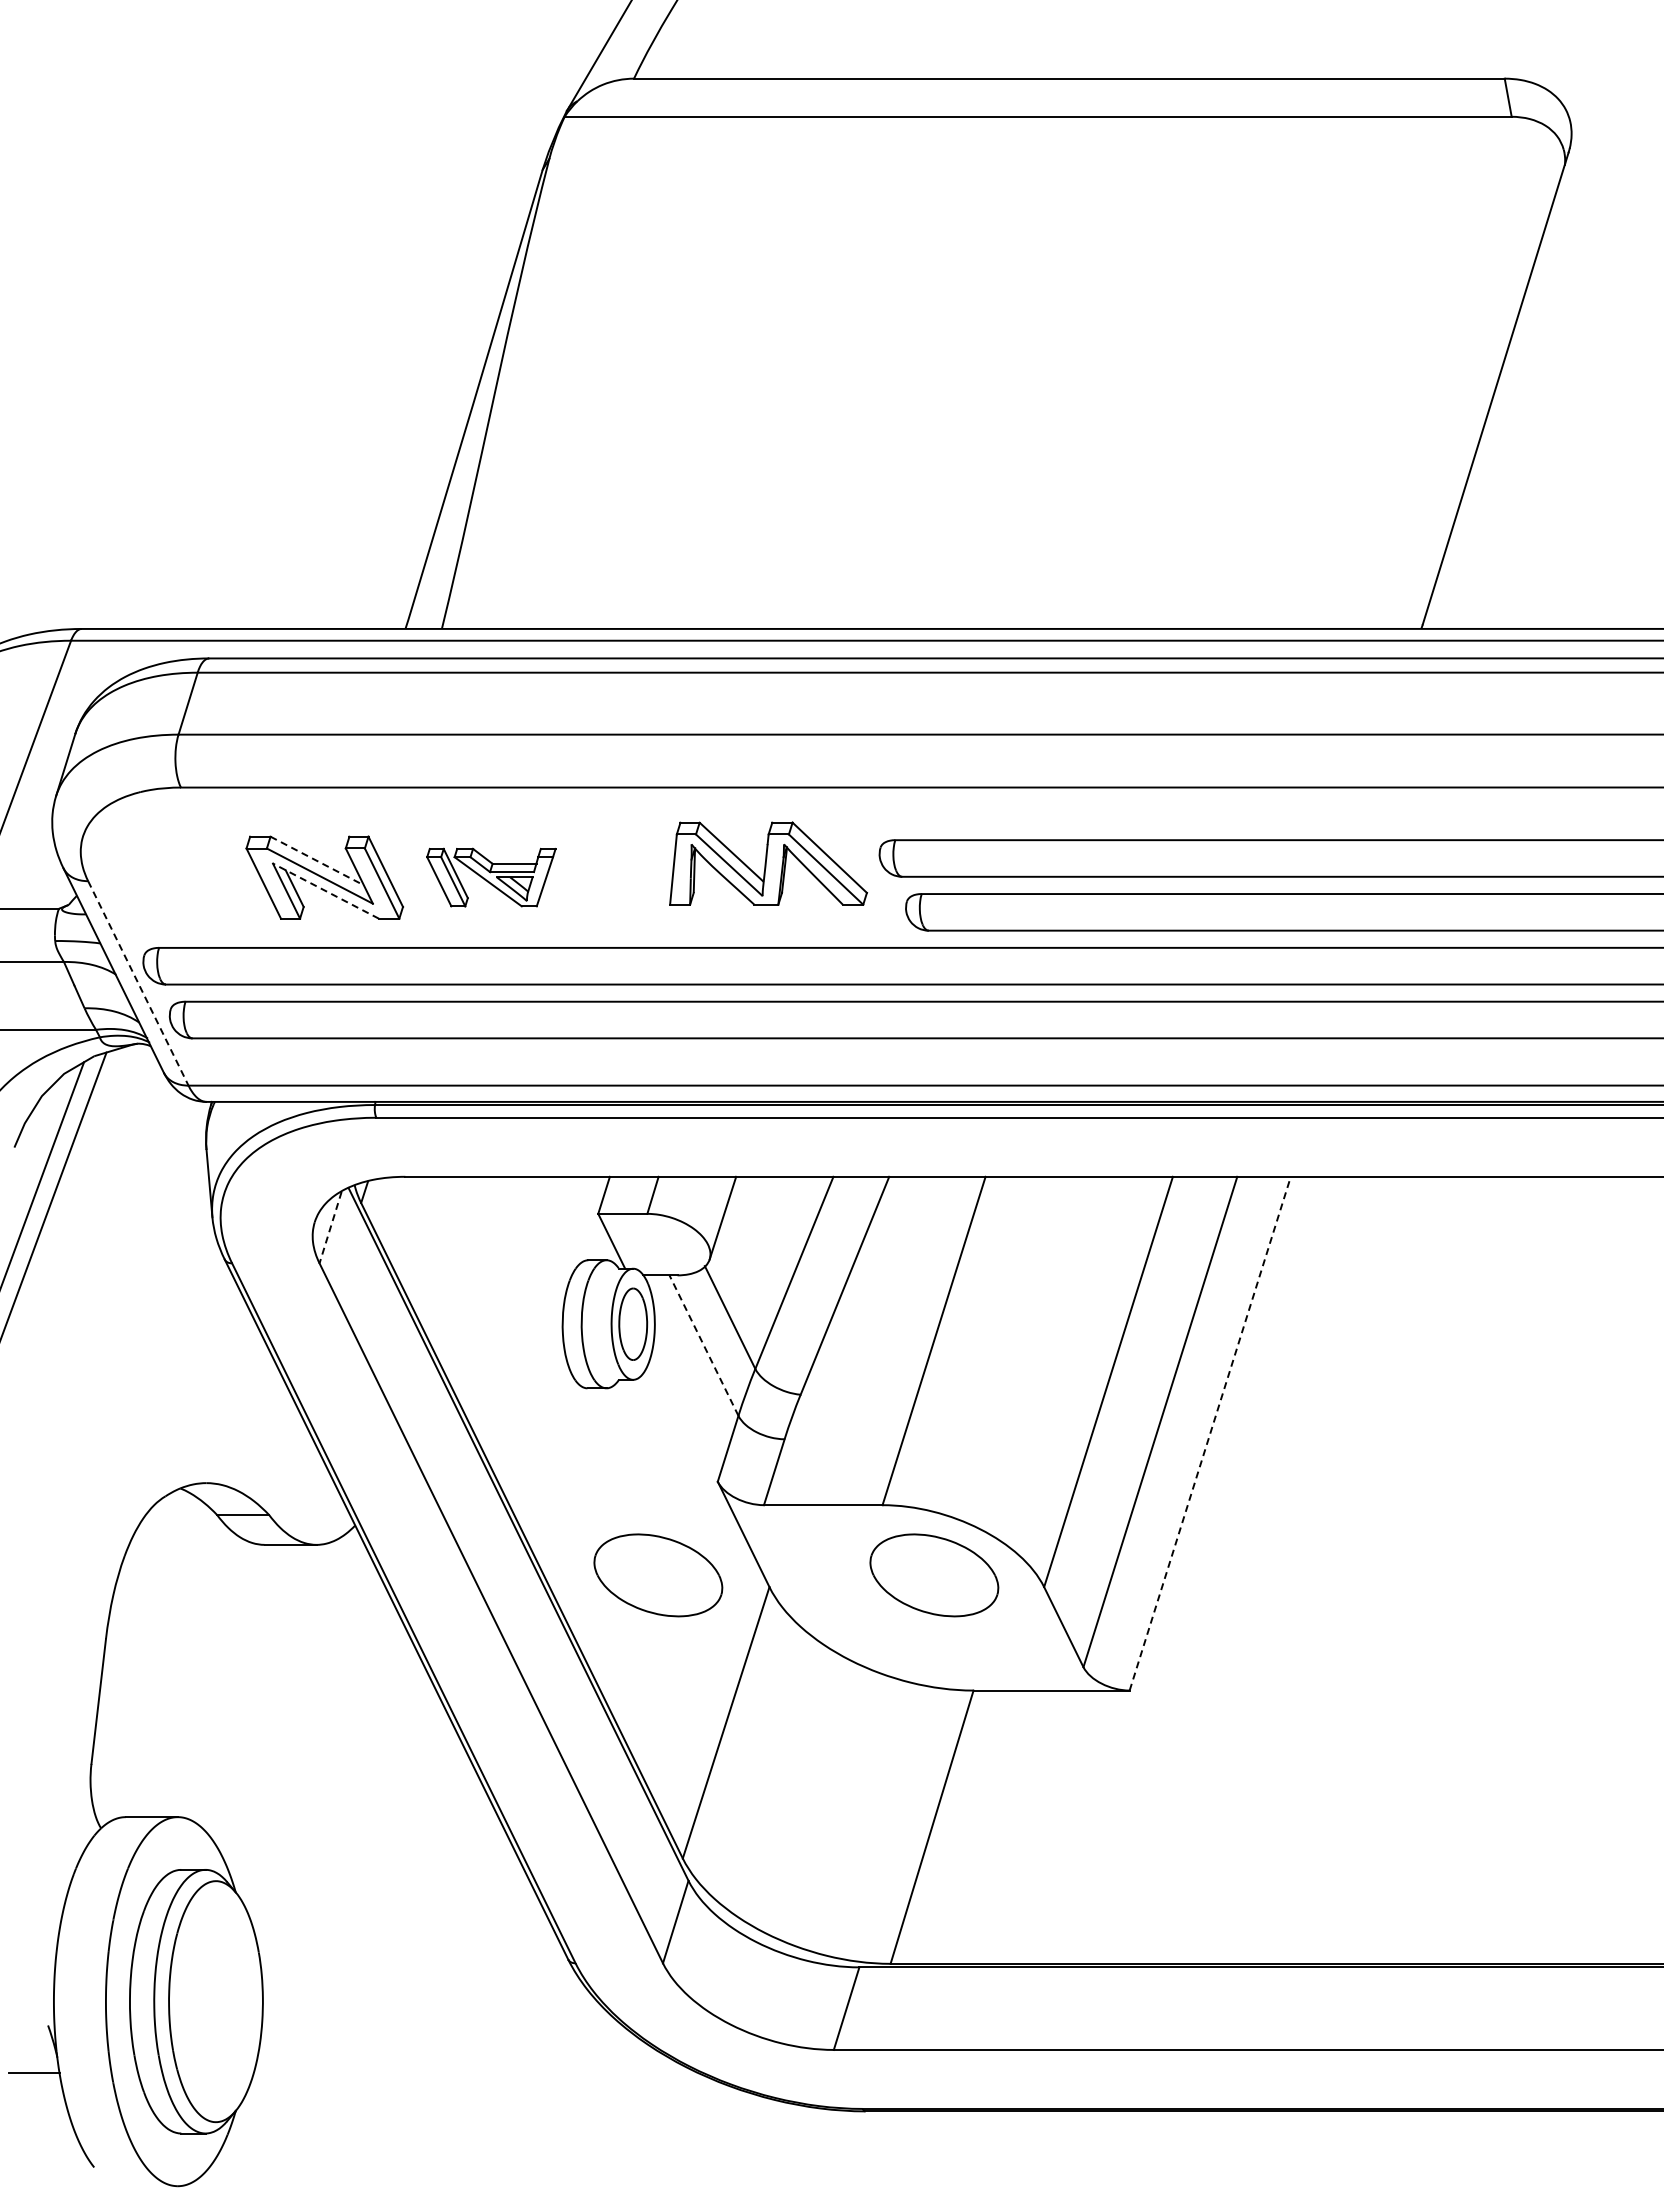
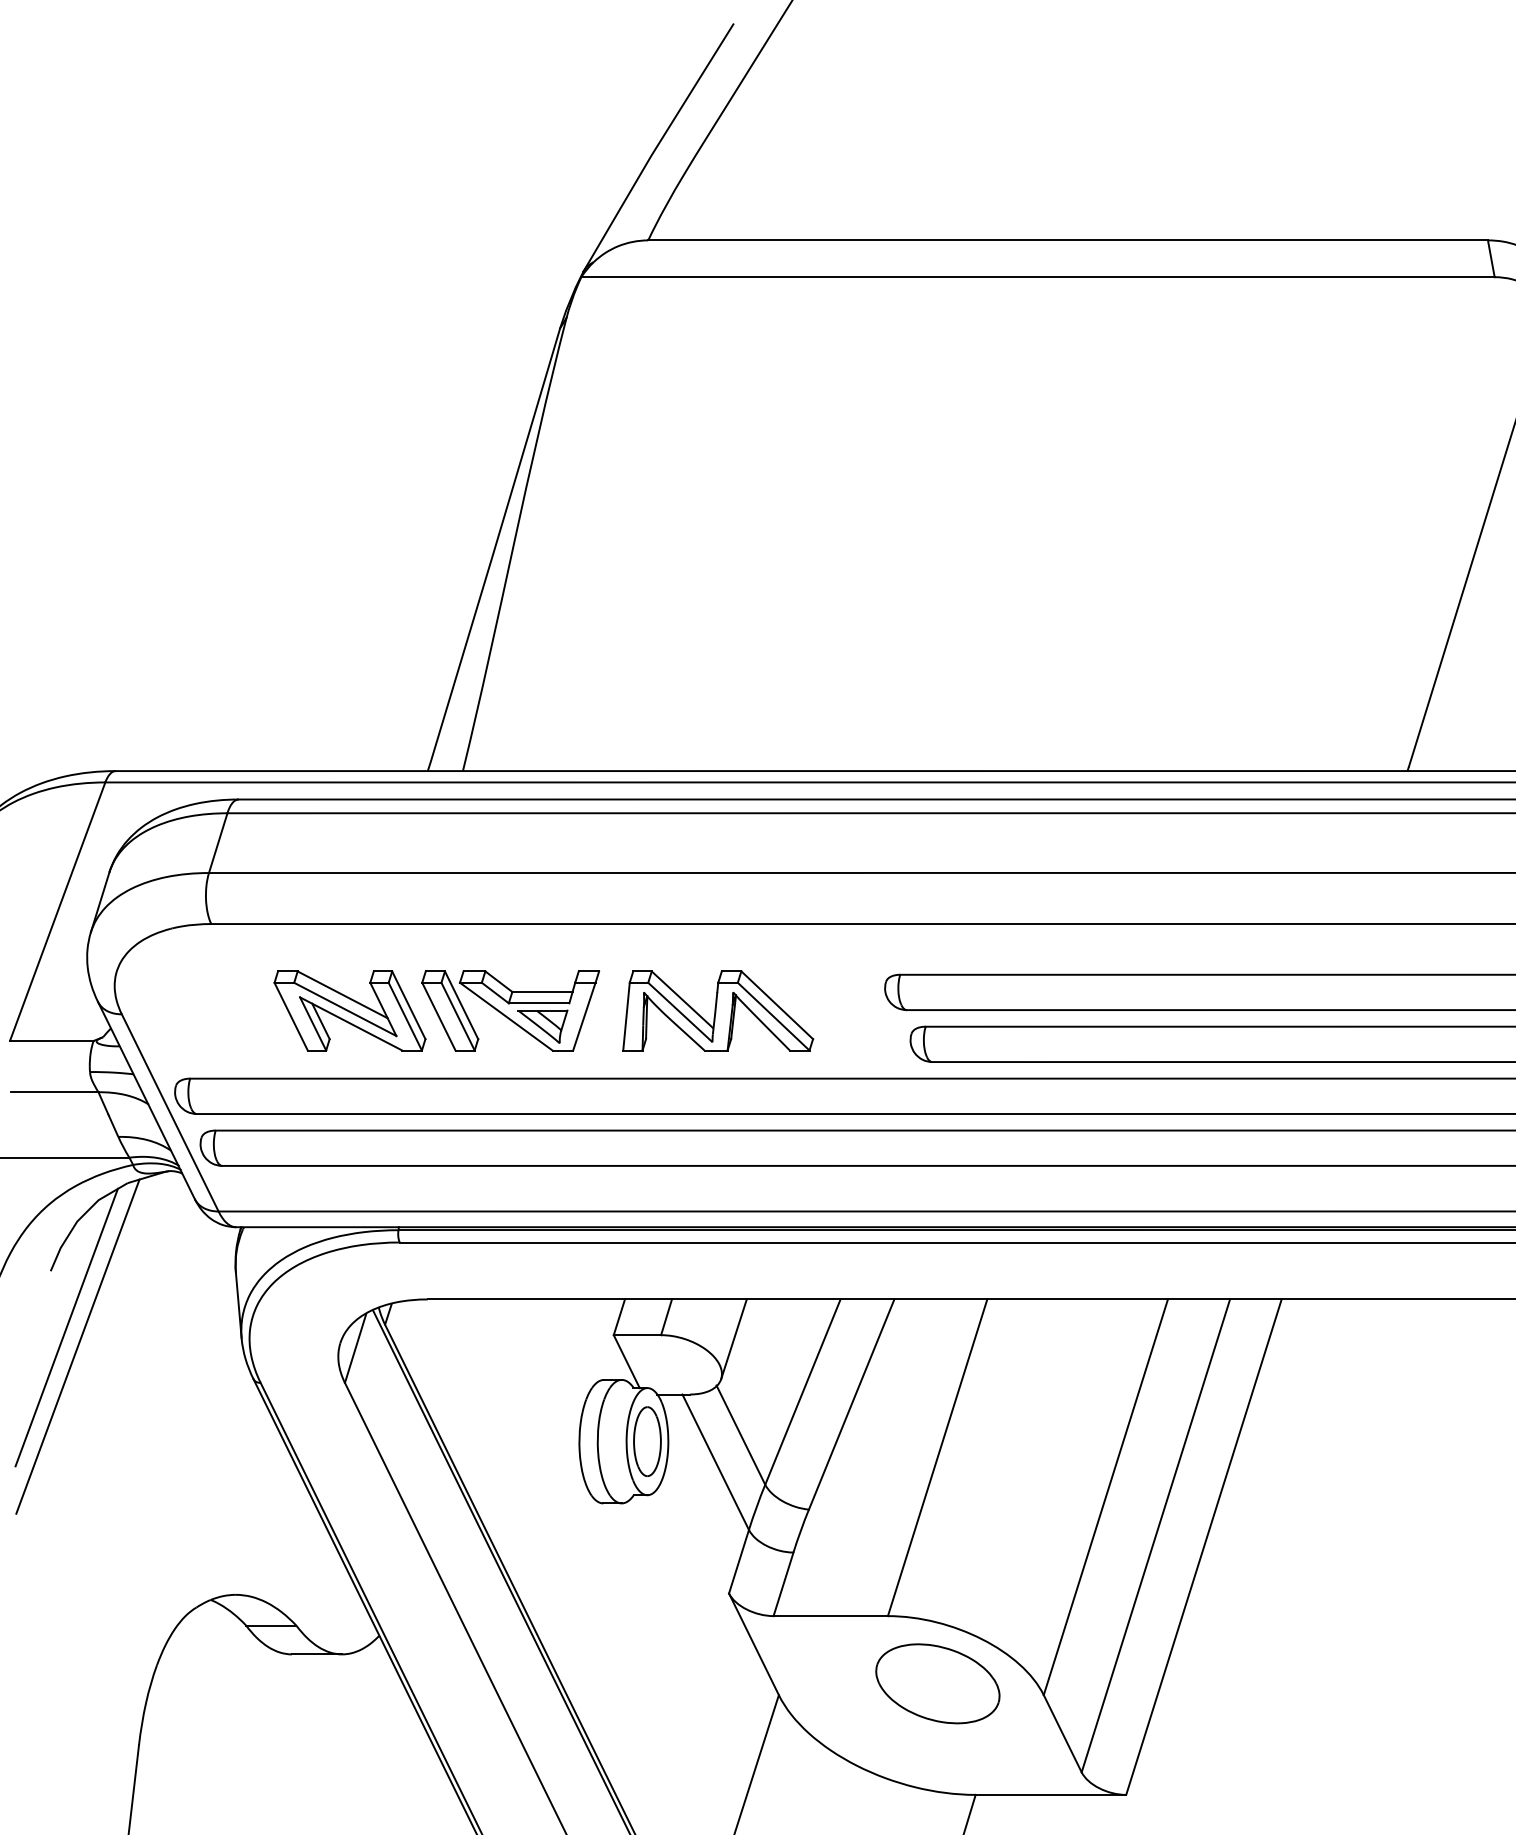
line: (317, 861) -> (342, 995), dashed -> solid
part: (768, 863) -> (718, 1010), moved
part: (491, 877) -> (510, 1010), size x1.43
line: (325, 891) -> (350, 1024), dashed -> solid
line: (138, 983) -> (170, 1113), dashed -> solid
line: (330, 1228) -> (355, 1349), dashed -> solid
line: (703, 1345) -> (715, 1462), dashed -> solid
line: (1210, 1433) -> (1204, 1546), dashed -> solid
part: (658, 1575) -> (671, 1683), removed

